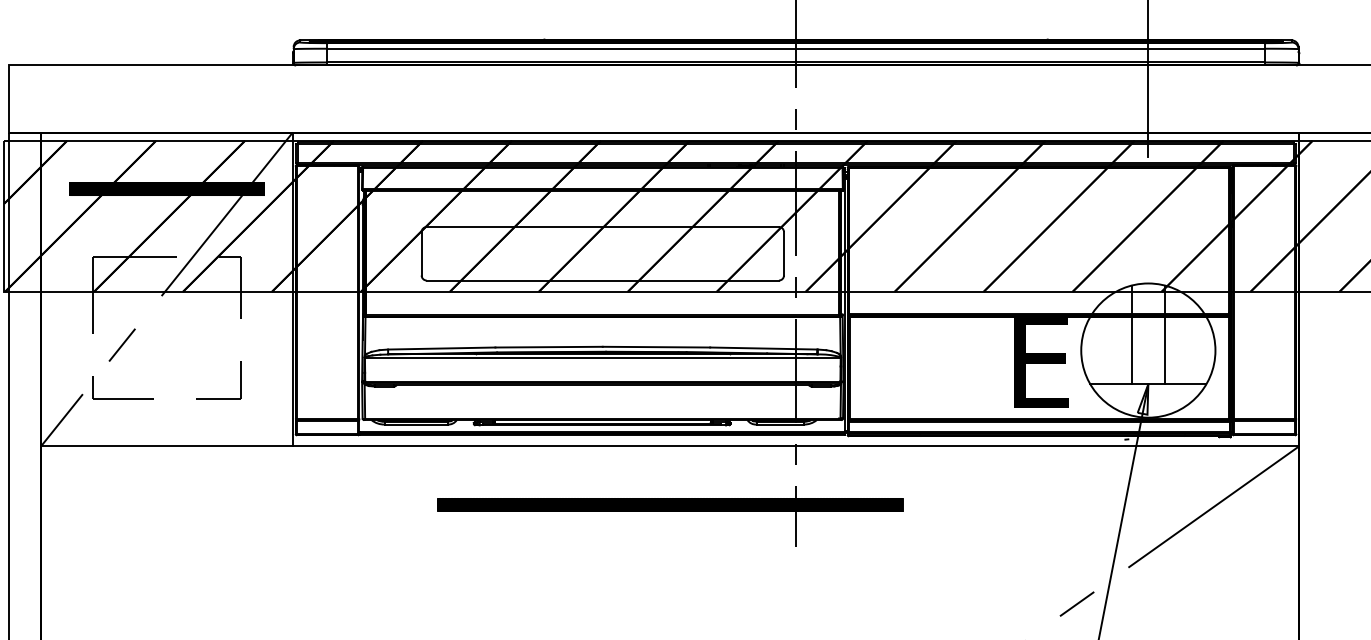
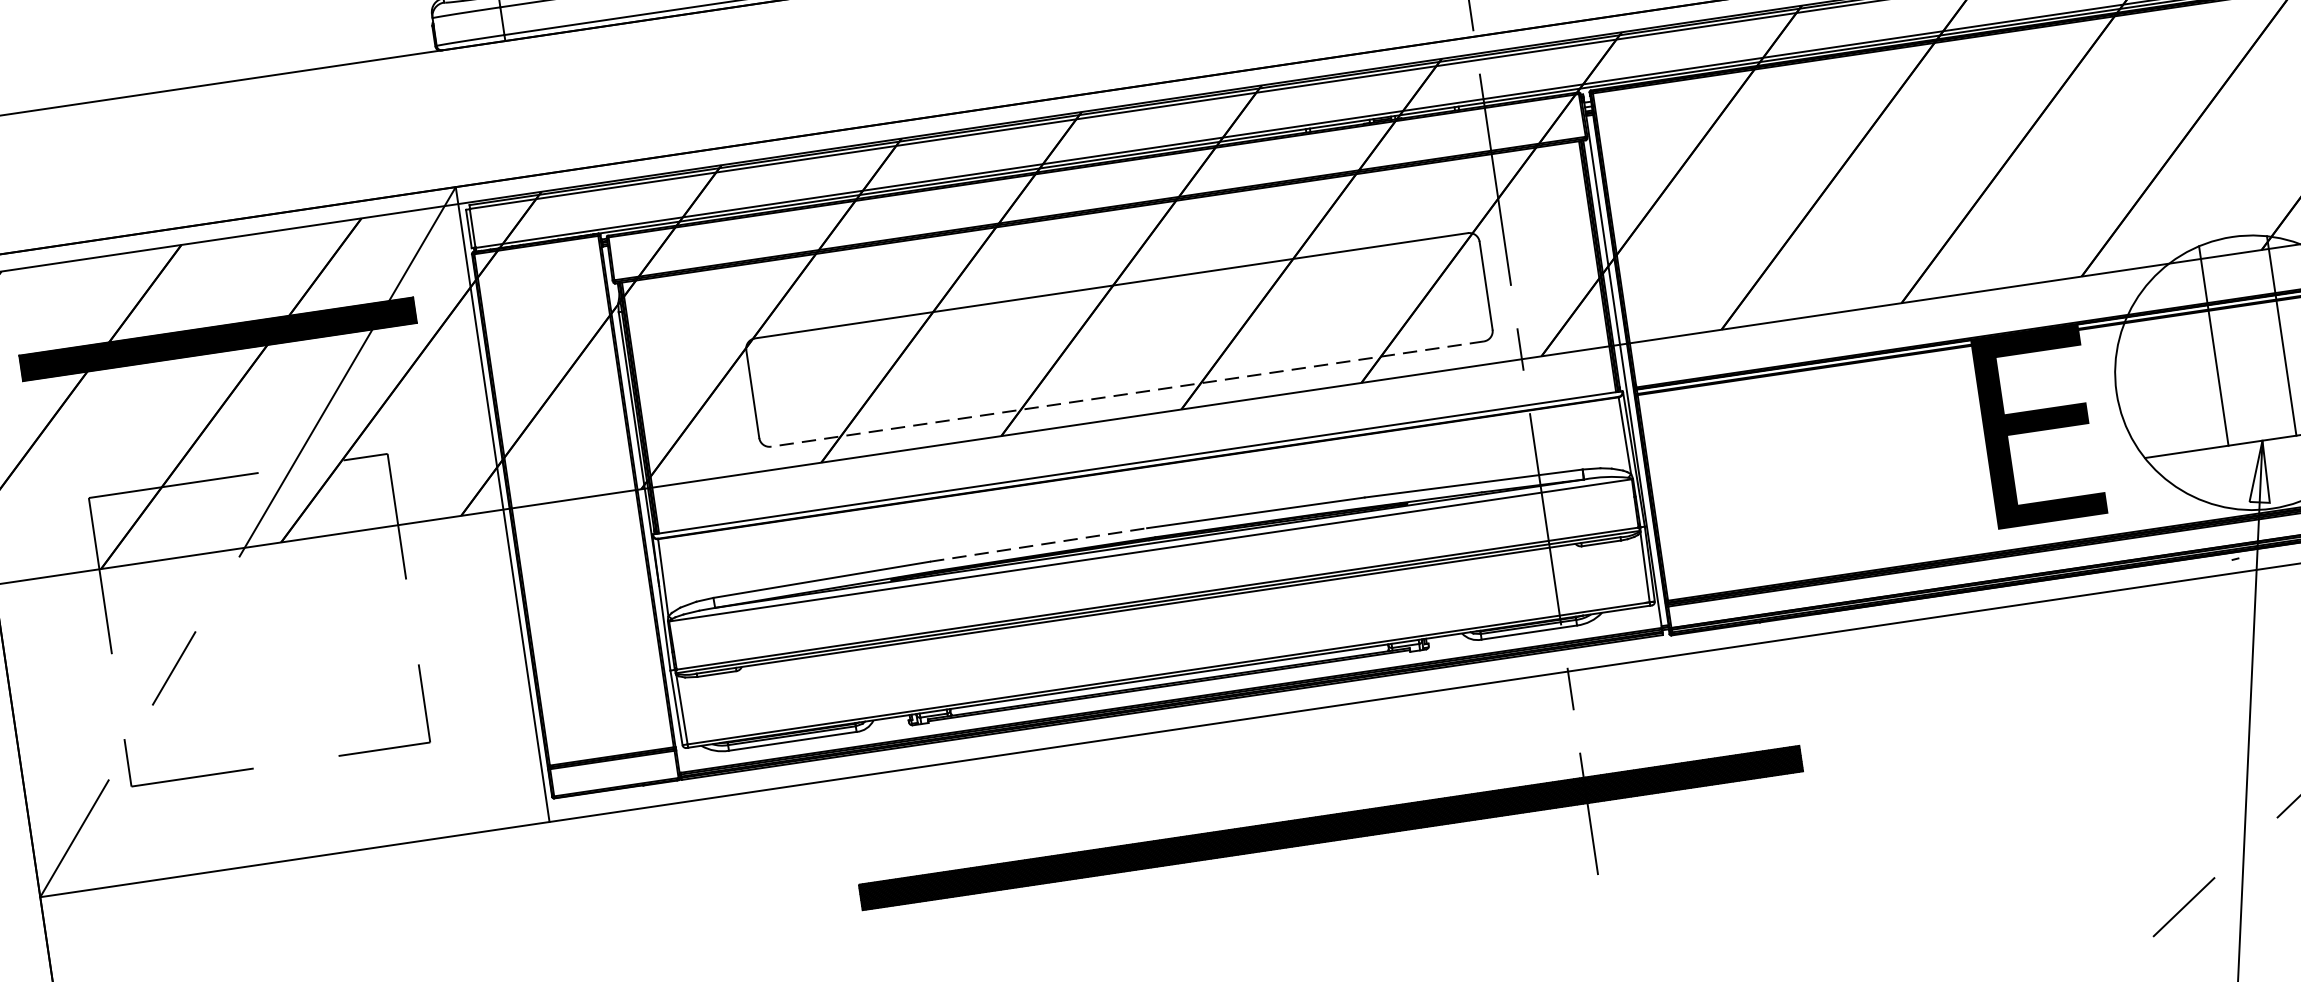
line: (602, 280) -> (1126, 394), solid -> dashed
line: (549, 347) -> (1039, 545), solid -> dashed

